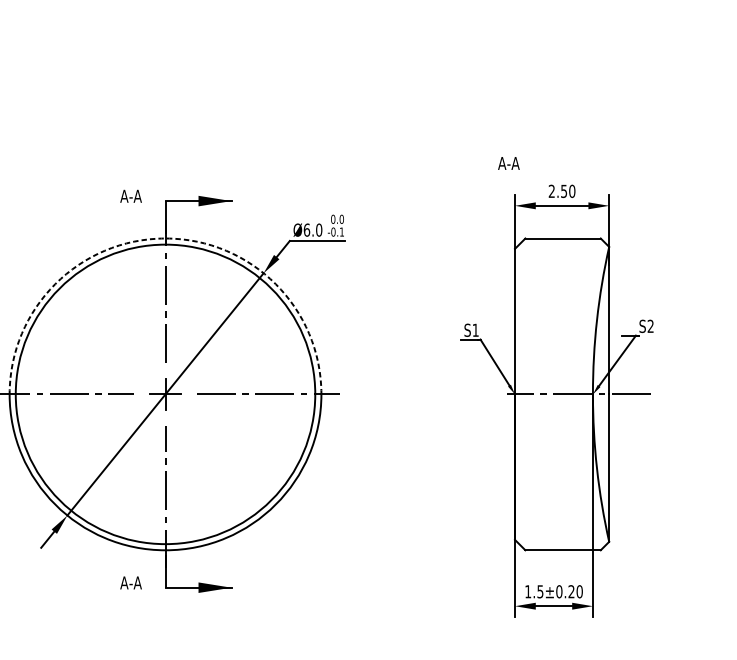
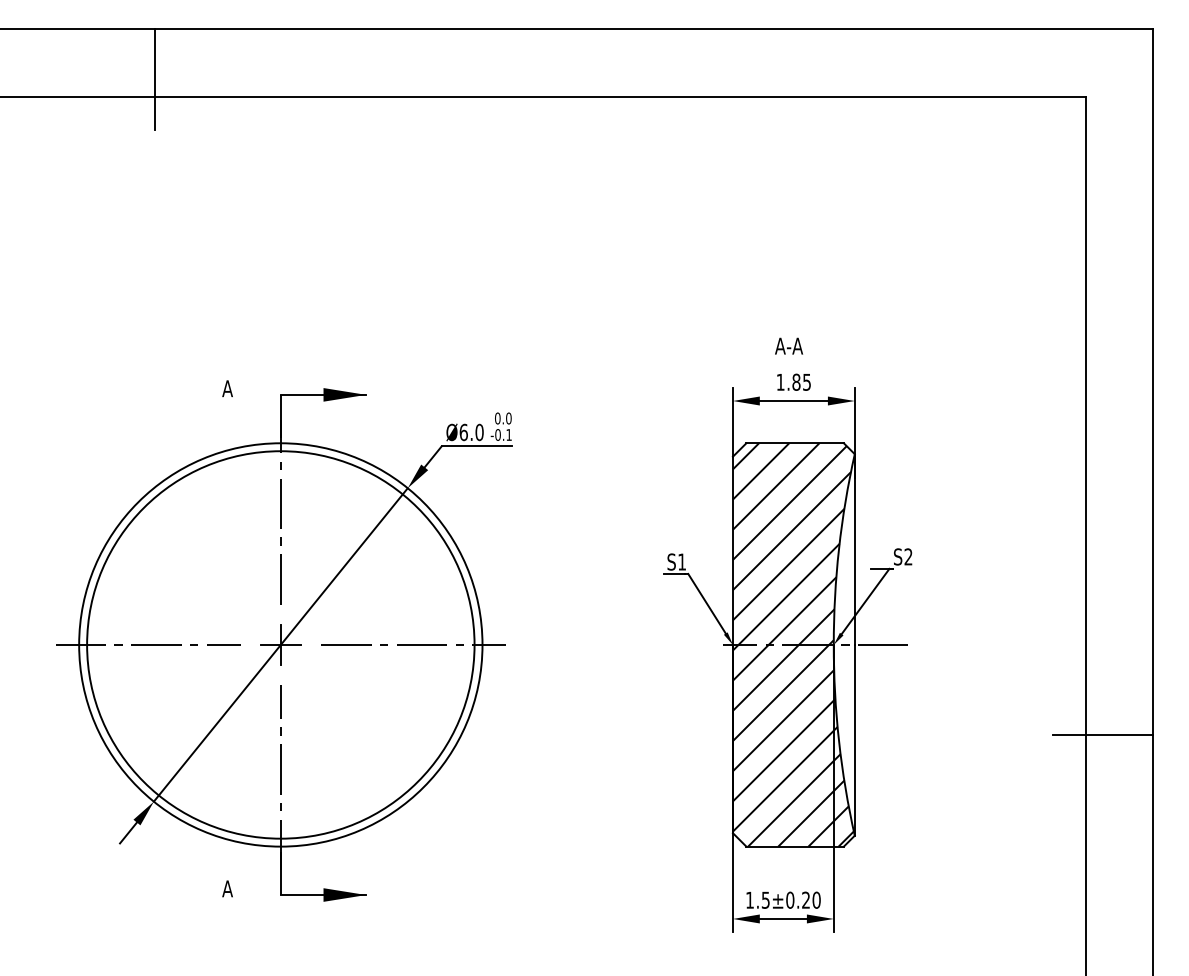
text: (509, 162) -> (789, 345), moved
text: (561, 190) -> (793, 381), 2.50 -> 1.85
text: (135, 196) -> (242, 388), A-A -> A
arc: (165, 238) -> (280, 443), dashed -> solid
hatch: (561, 394) -> (792, 644), added
text: (135, 582) -> (242, 888), A-A -> A

